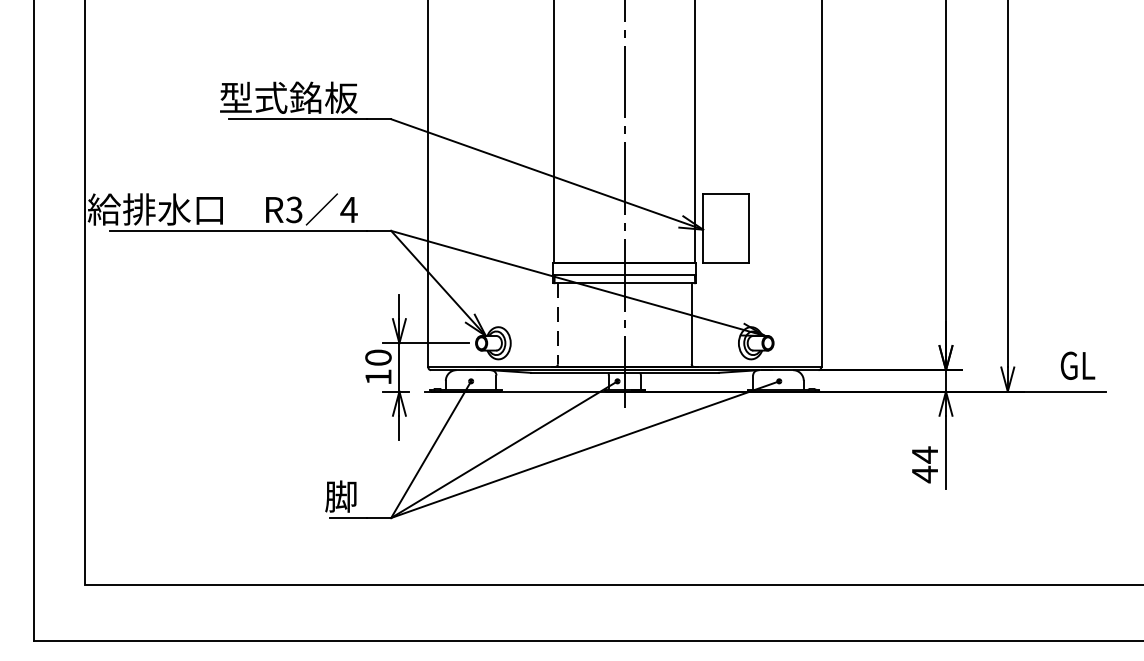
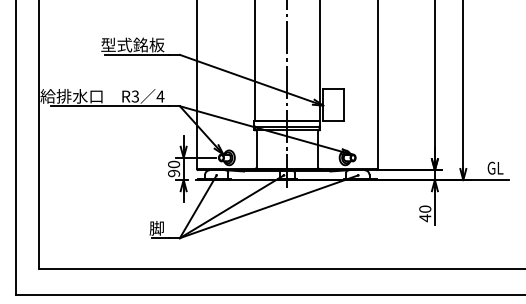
line: (557, 322) -> (256, 148), dashed -> solid
text: (379, 377) -> (174, 173), 10 -> 90
text: (925, 455) -> (425, 209), 44 -> 40

